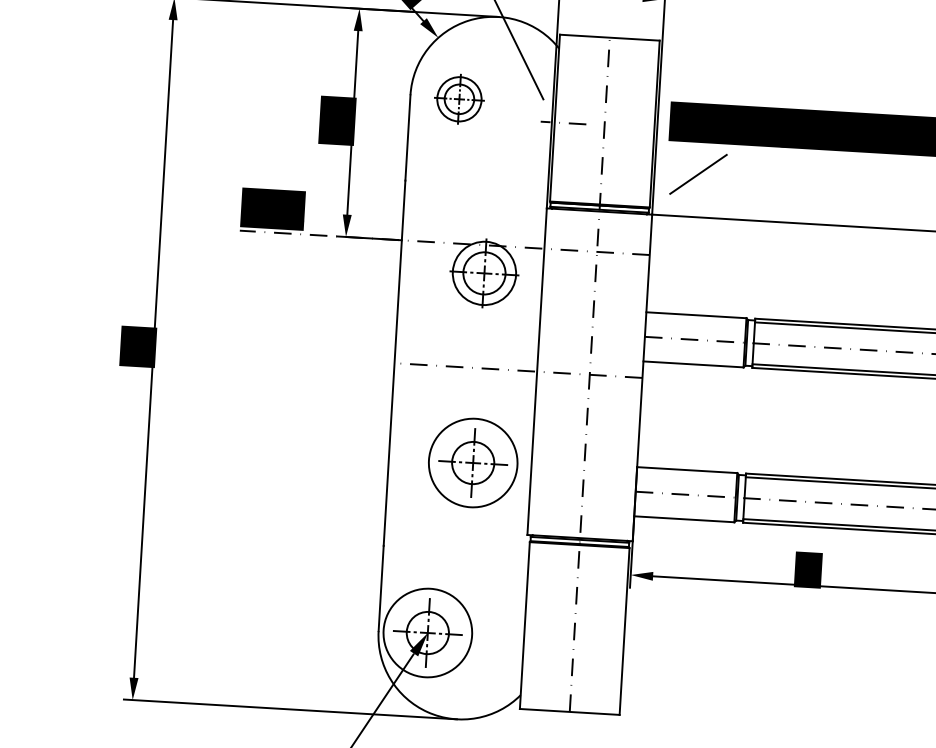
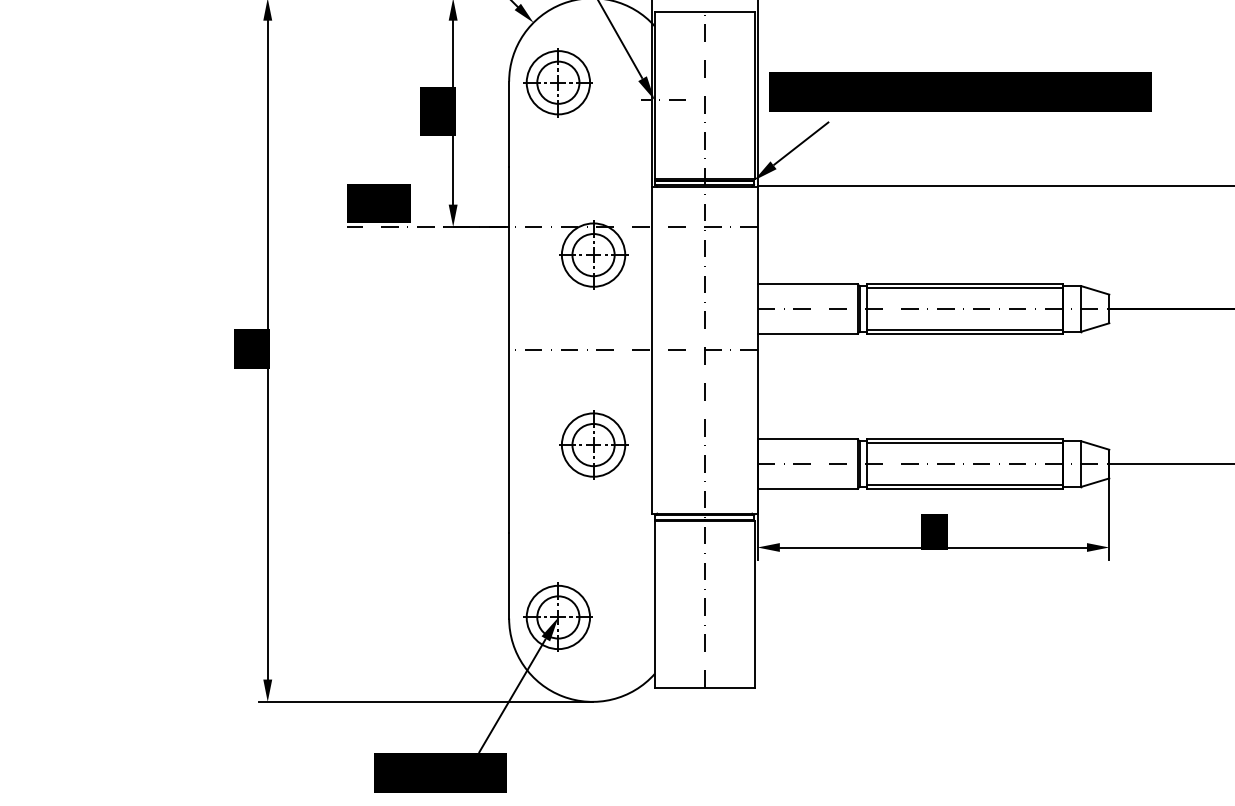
part: (458, 98) -> (557, 82), size x1.43
fill: (547, 110) -> (646, 88), added
fill: (660, 199) -> (764, 170), added
circle: (473, 462) -> (593, 444), size x0.71
circle: (427, 633) -> (558, 617), size x0.71

